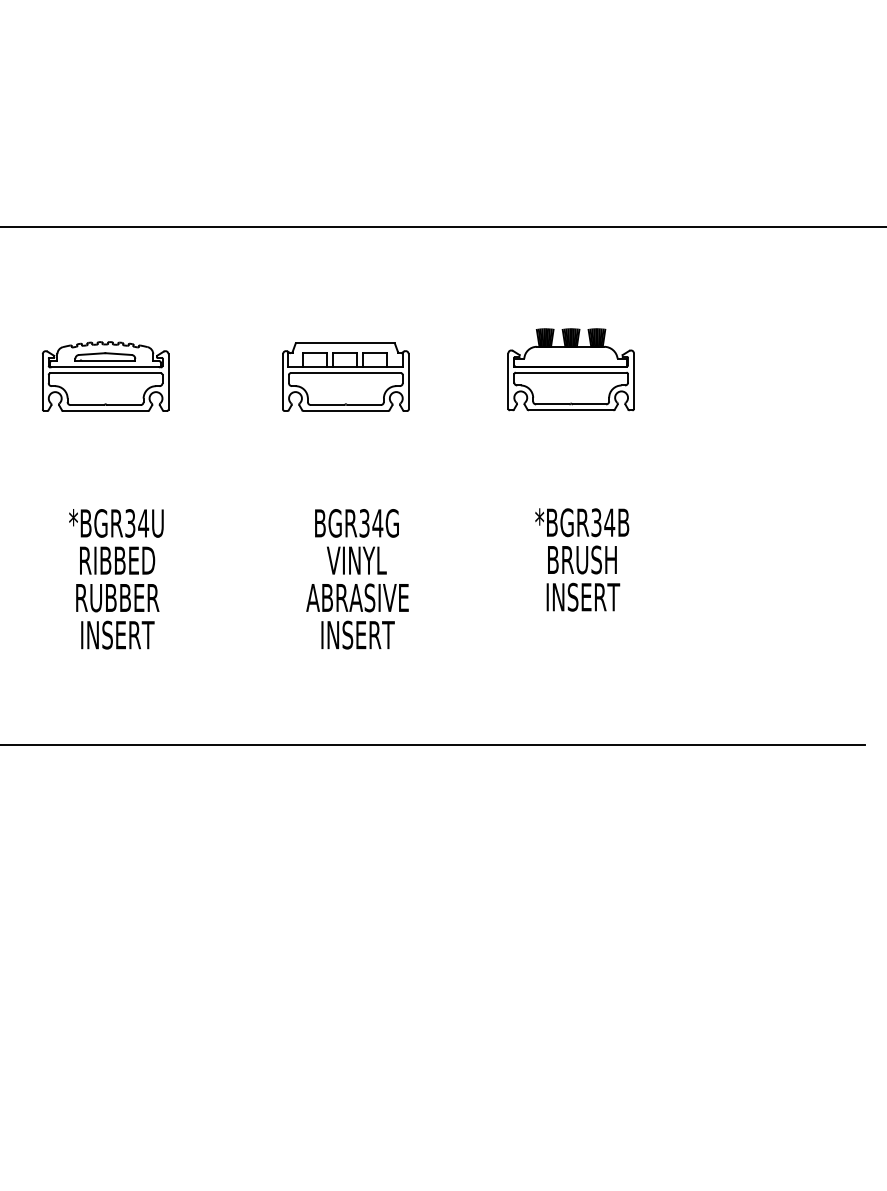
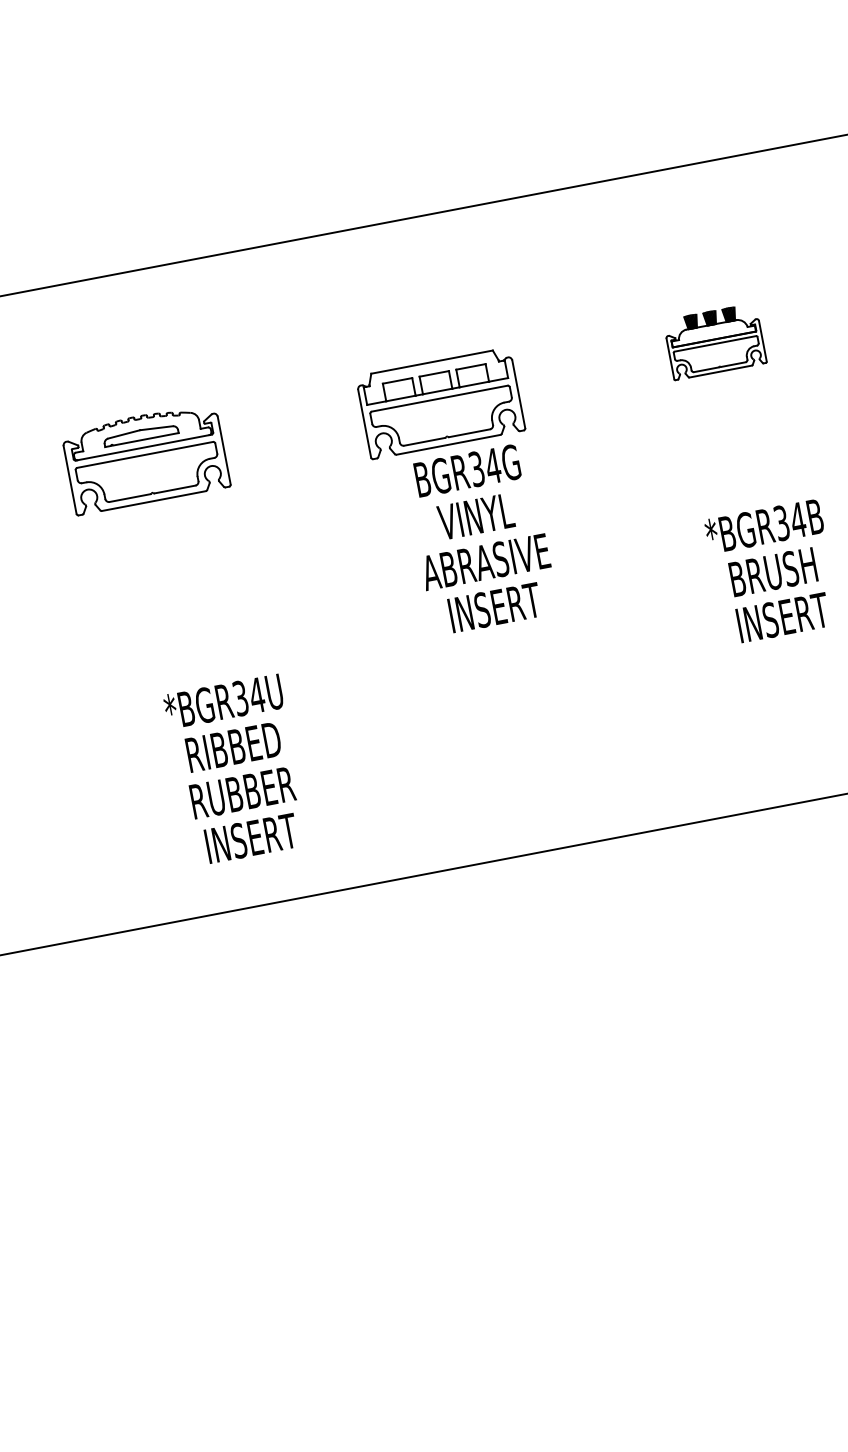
part: (570, 369) -> (714, 341), size x0.6
text: (116, 579) -> (236, 770), moved
text: (357, 579) -> (481, 539), moved

